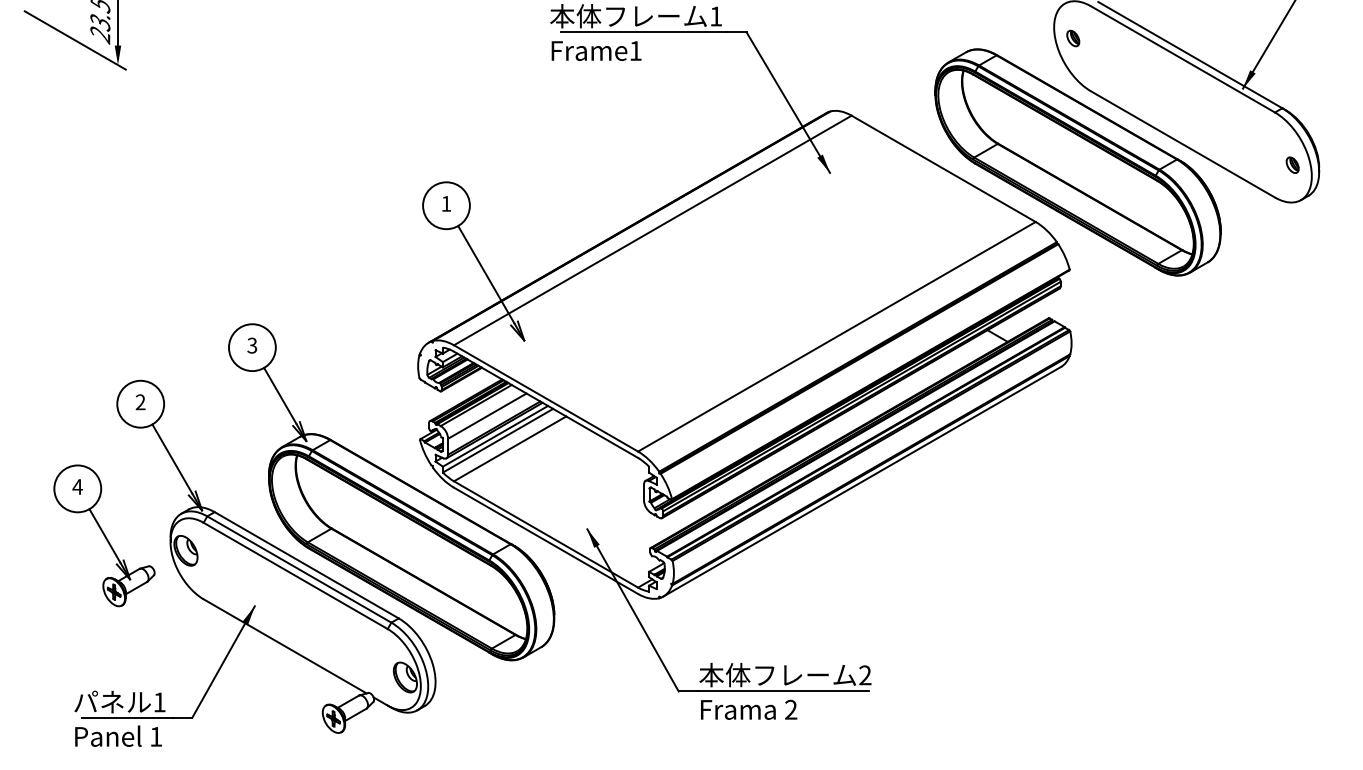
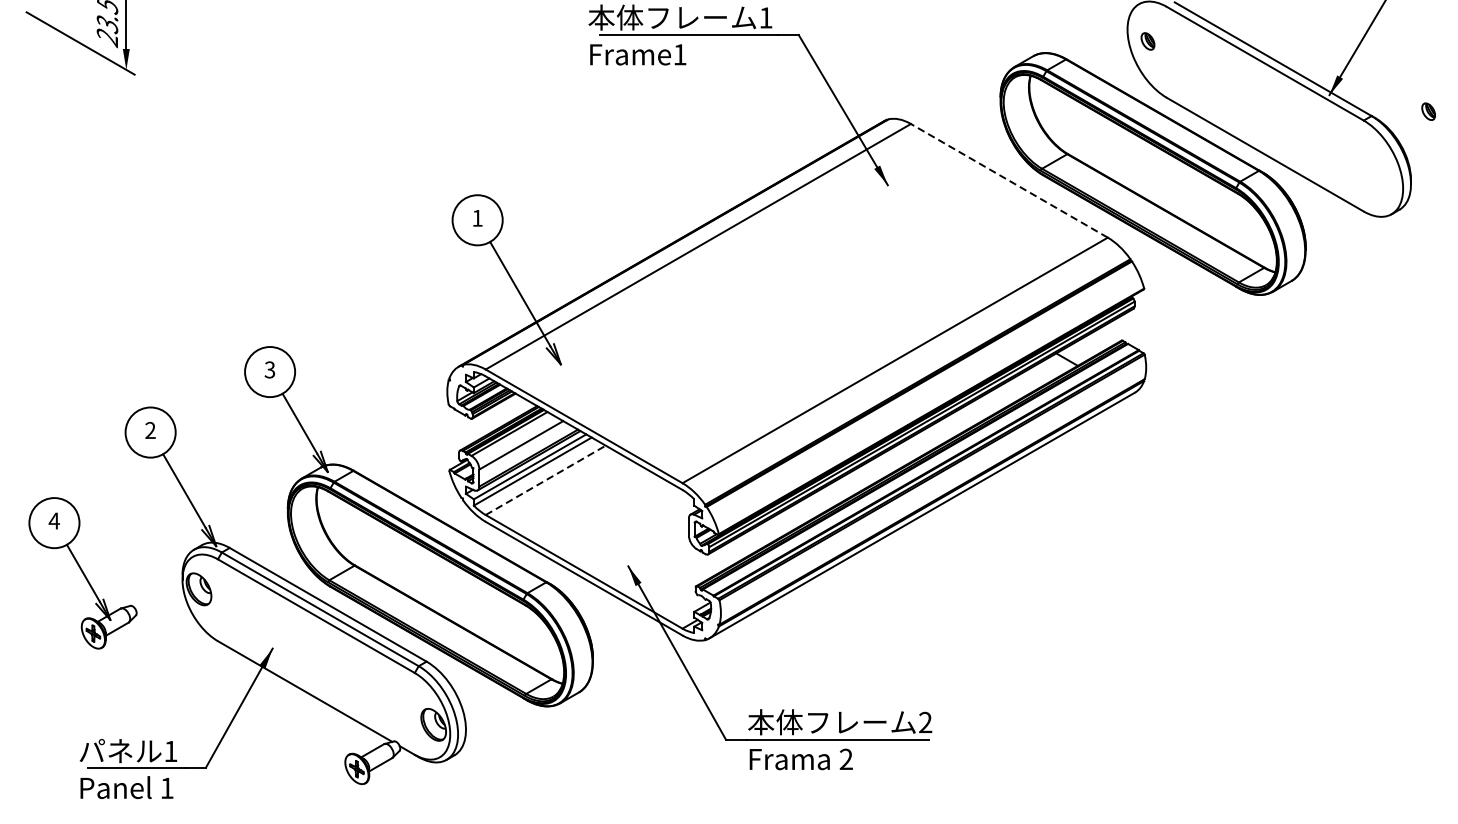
part: (1292, 164) -> (1428, 110), moved
line: (943, 168) -> (1009, 180), solid -> dashed
line: (510, 448) -> (546, 479), solid -> dashed
part: (104, 535) -> (83, 572), moved

